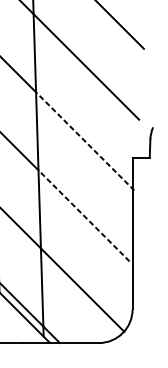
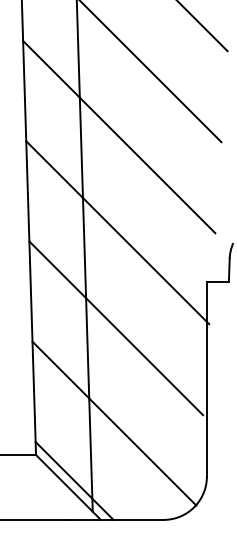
line: (84, 140) -> (145, 260), dashed -> solid
line: (84, 215) -> (144, 356), dashed -> solid

